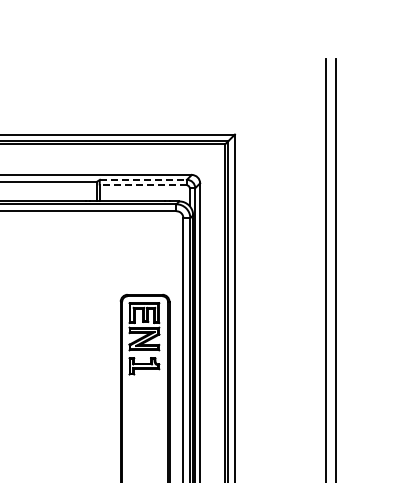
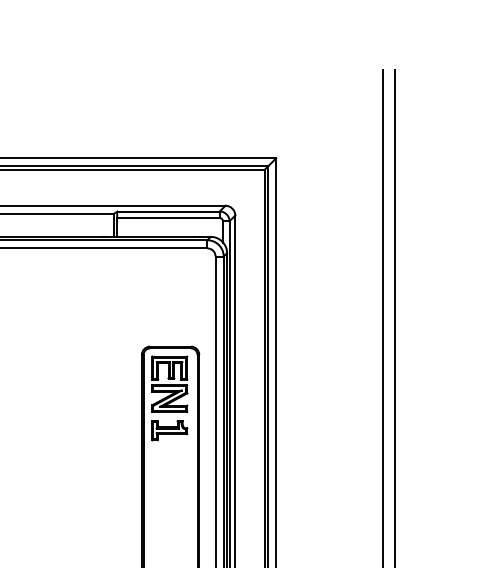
line: (143, 179) -> (168, 211), dashed -> solid
line: (143, 185) -> (168, 218), dashed -> solid

